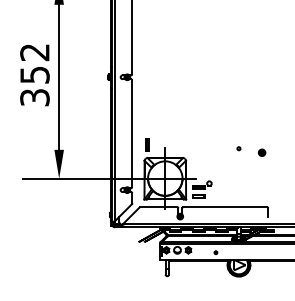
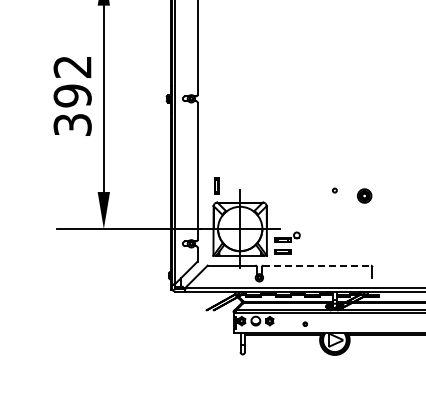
text: (34, 74) -> (72, 95), 352 -> 392
part: (262, 152) -> (364, 195), size x1.6
line: (225, 207) -> (317, 265), solid -> dashed

